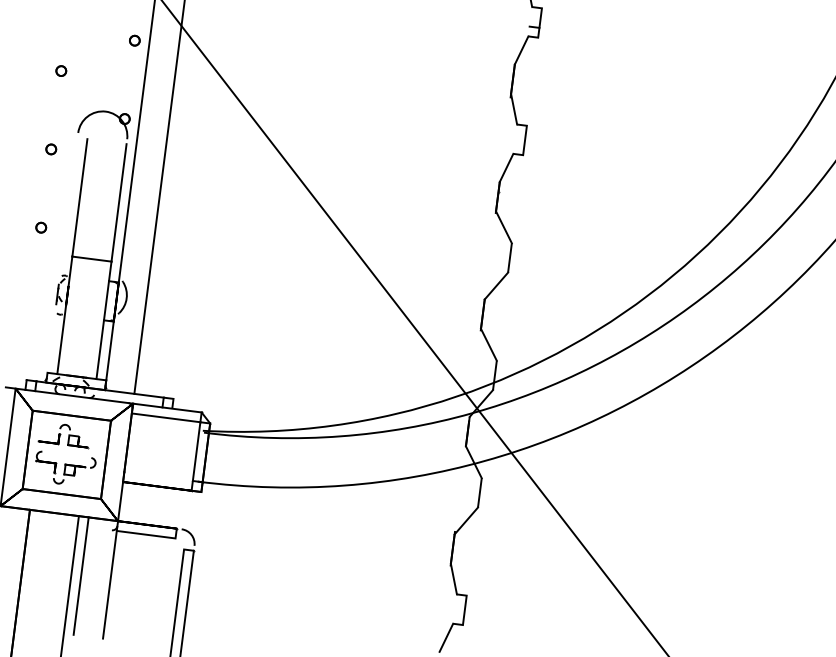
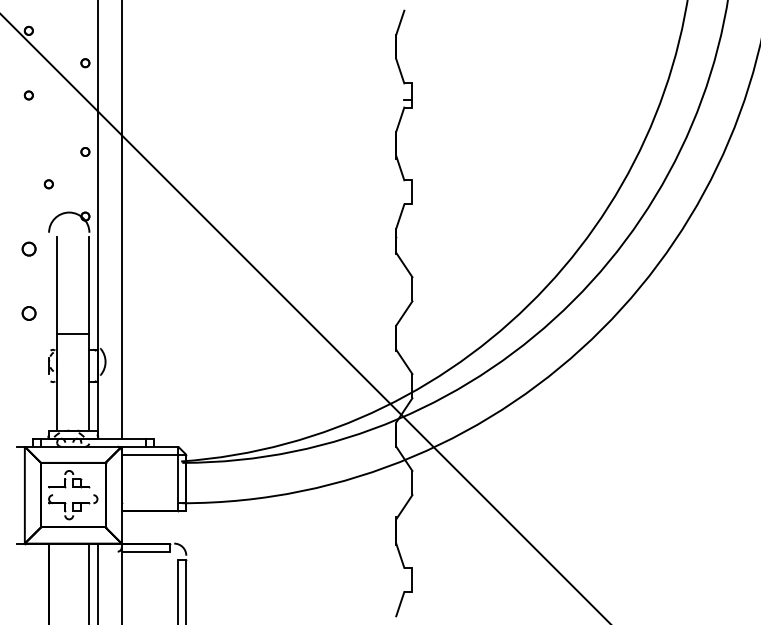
part: (60, 71) -> (48, 184), moved
part: (50, 148) -> (28, 248), size x1.6
part: (40, 227) -> (28, 313), size x1.6

